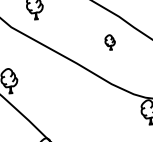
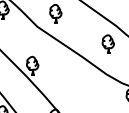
part: (109, 41) -> (107, 43), size x1.67

